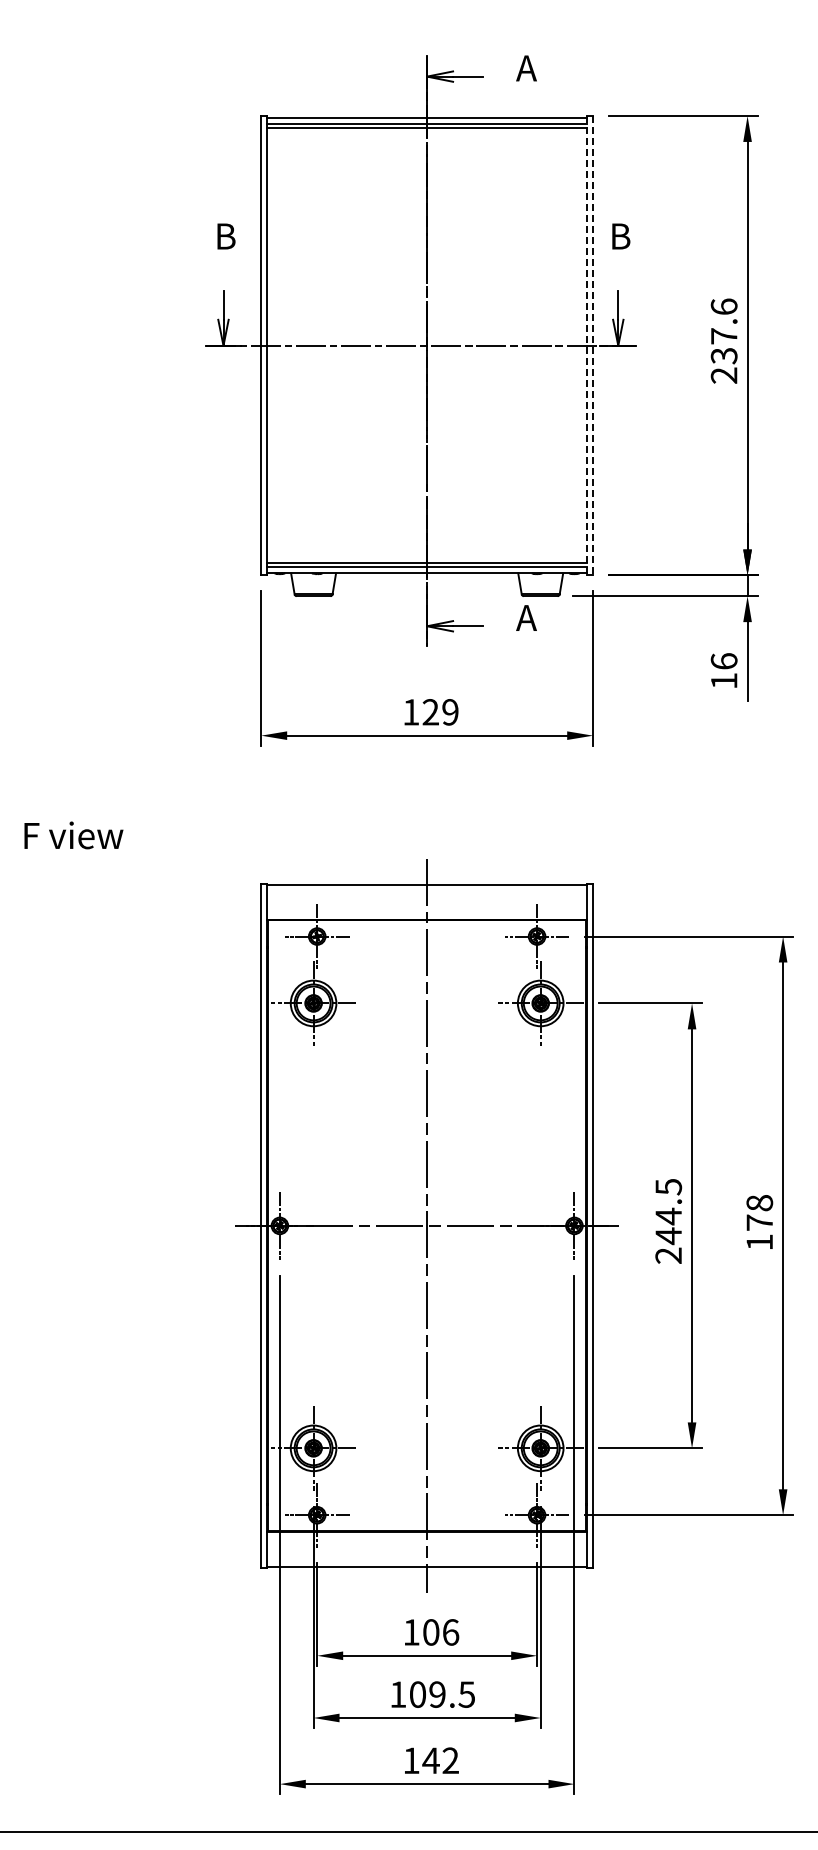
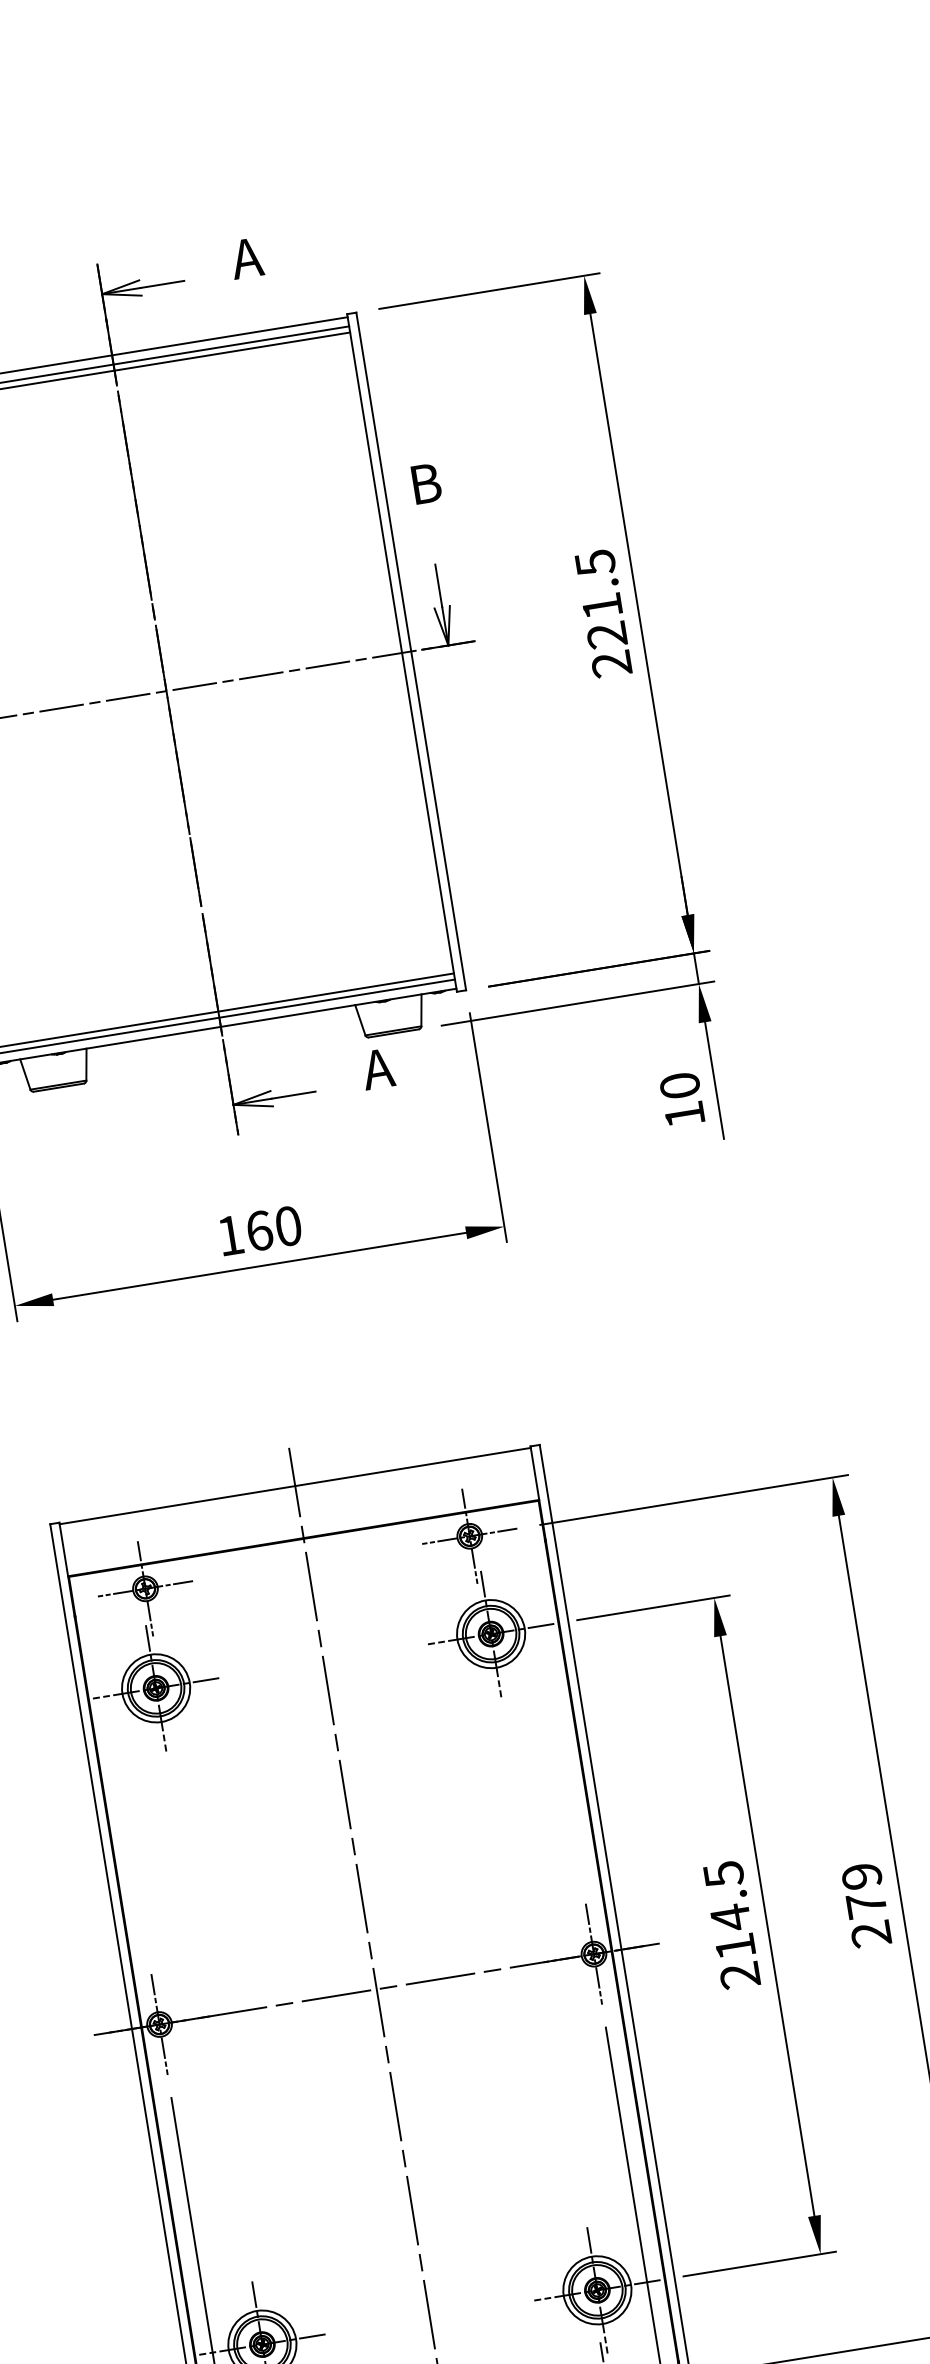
text: (723, 331) -> (600, 599), 237.6 -> 221.5
line: (586, 345) -> (401, 652), dashed -> solid
line: (593, 345) -> (411, 651), dashed -> solid
text: (723, 661) -> (679, 1086), 16 -> 10
text: (440, 712) -> (273, 1228), 129 -> 160
text: (759, 1222) -> (866, 1904), 178 -> 279
text: (668, 1236) -> (735, 1947), 244.5 -> 214.5

